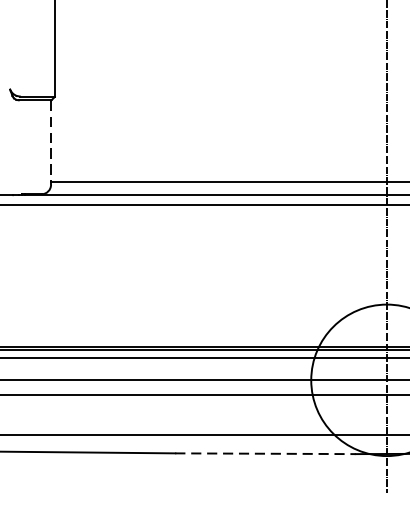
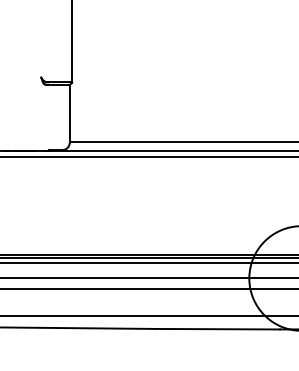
line: (51, 143) -> (69, 114), dashed -> solid
line: (266, 454) -> (218, 329), dashed -> solid

